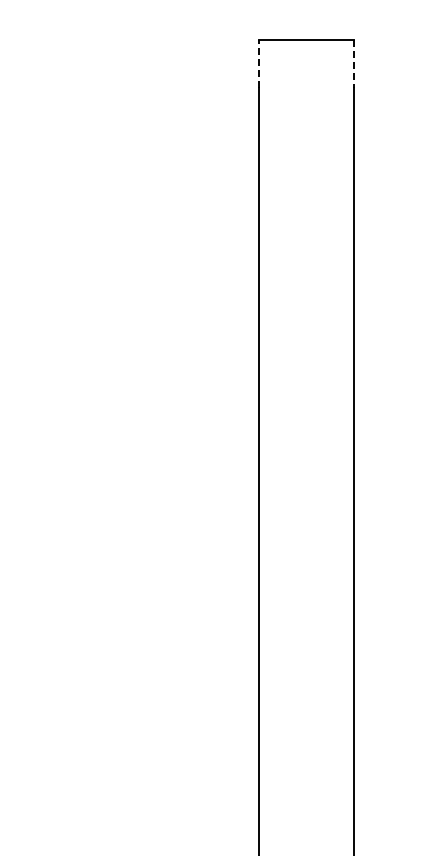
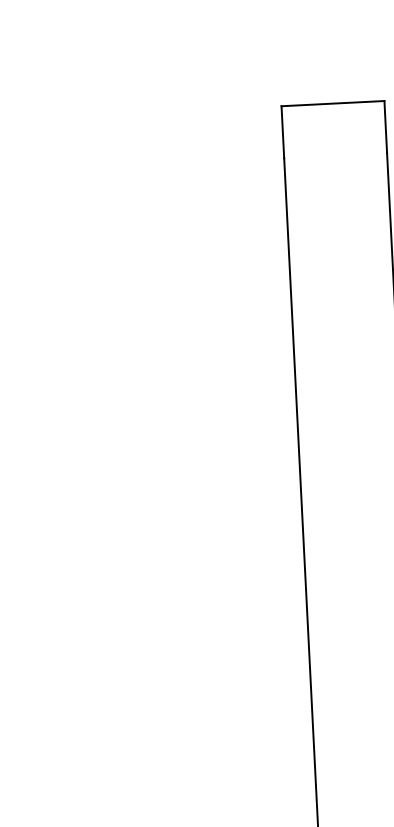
line: (258, 63) -> (282, 131), dashed -> solid
line: (353, 64) -> (385, 127), dashed -> solid

